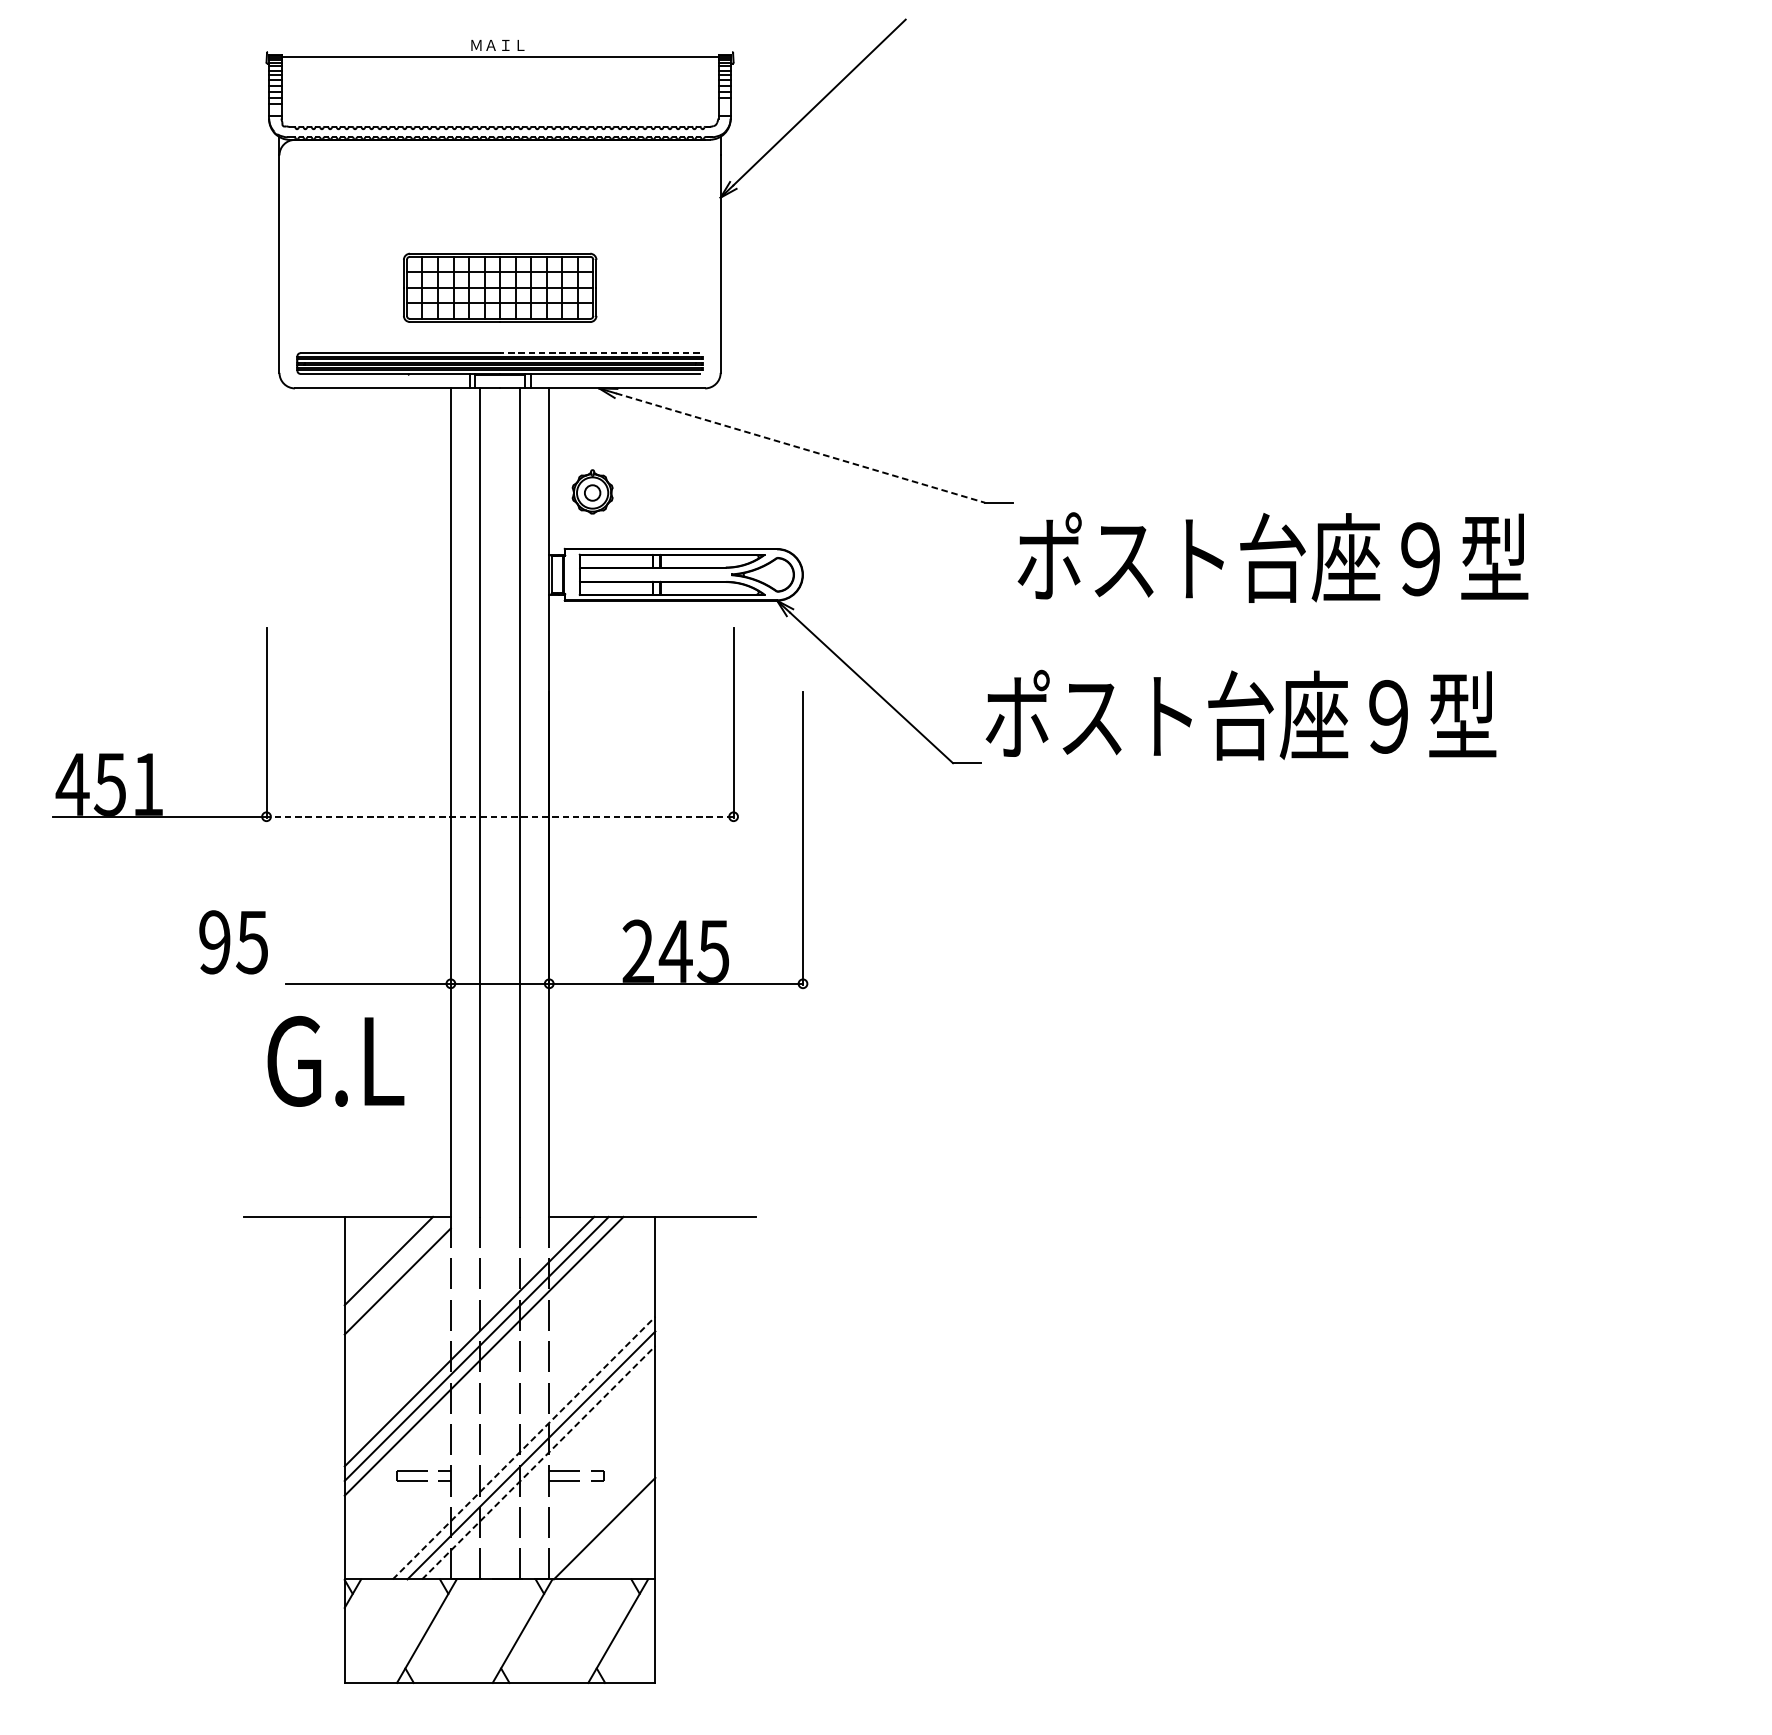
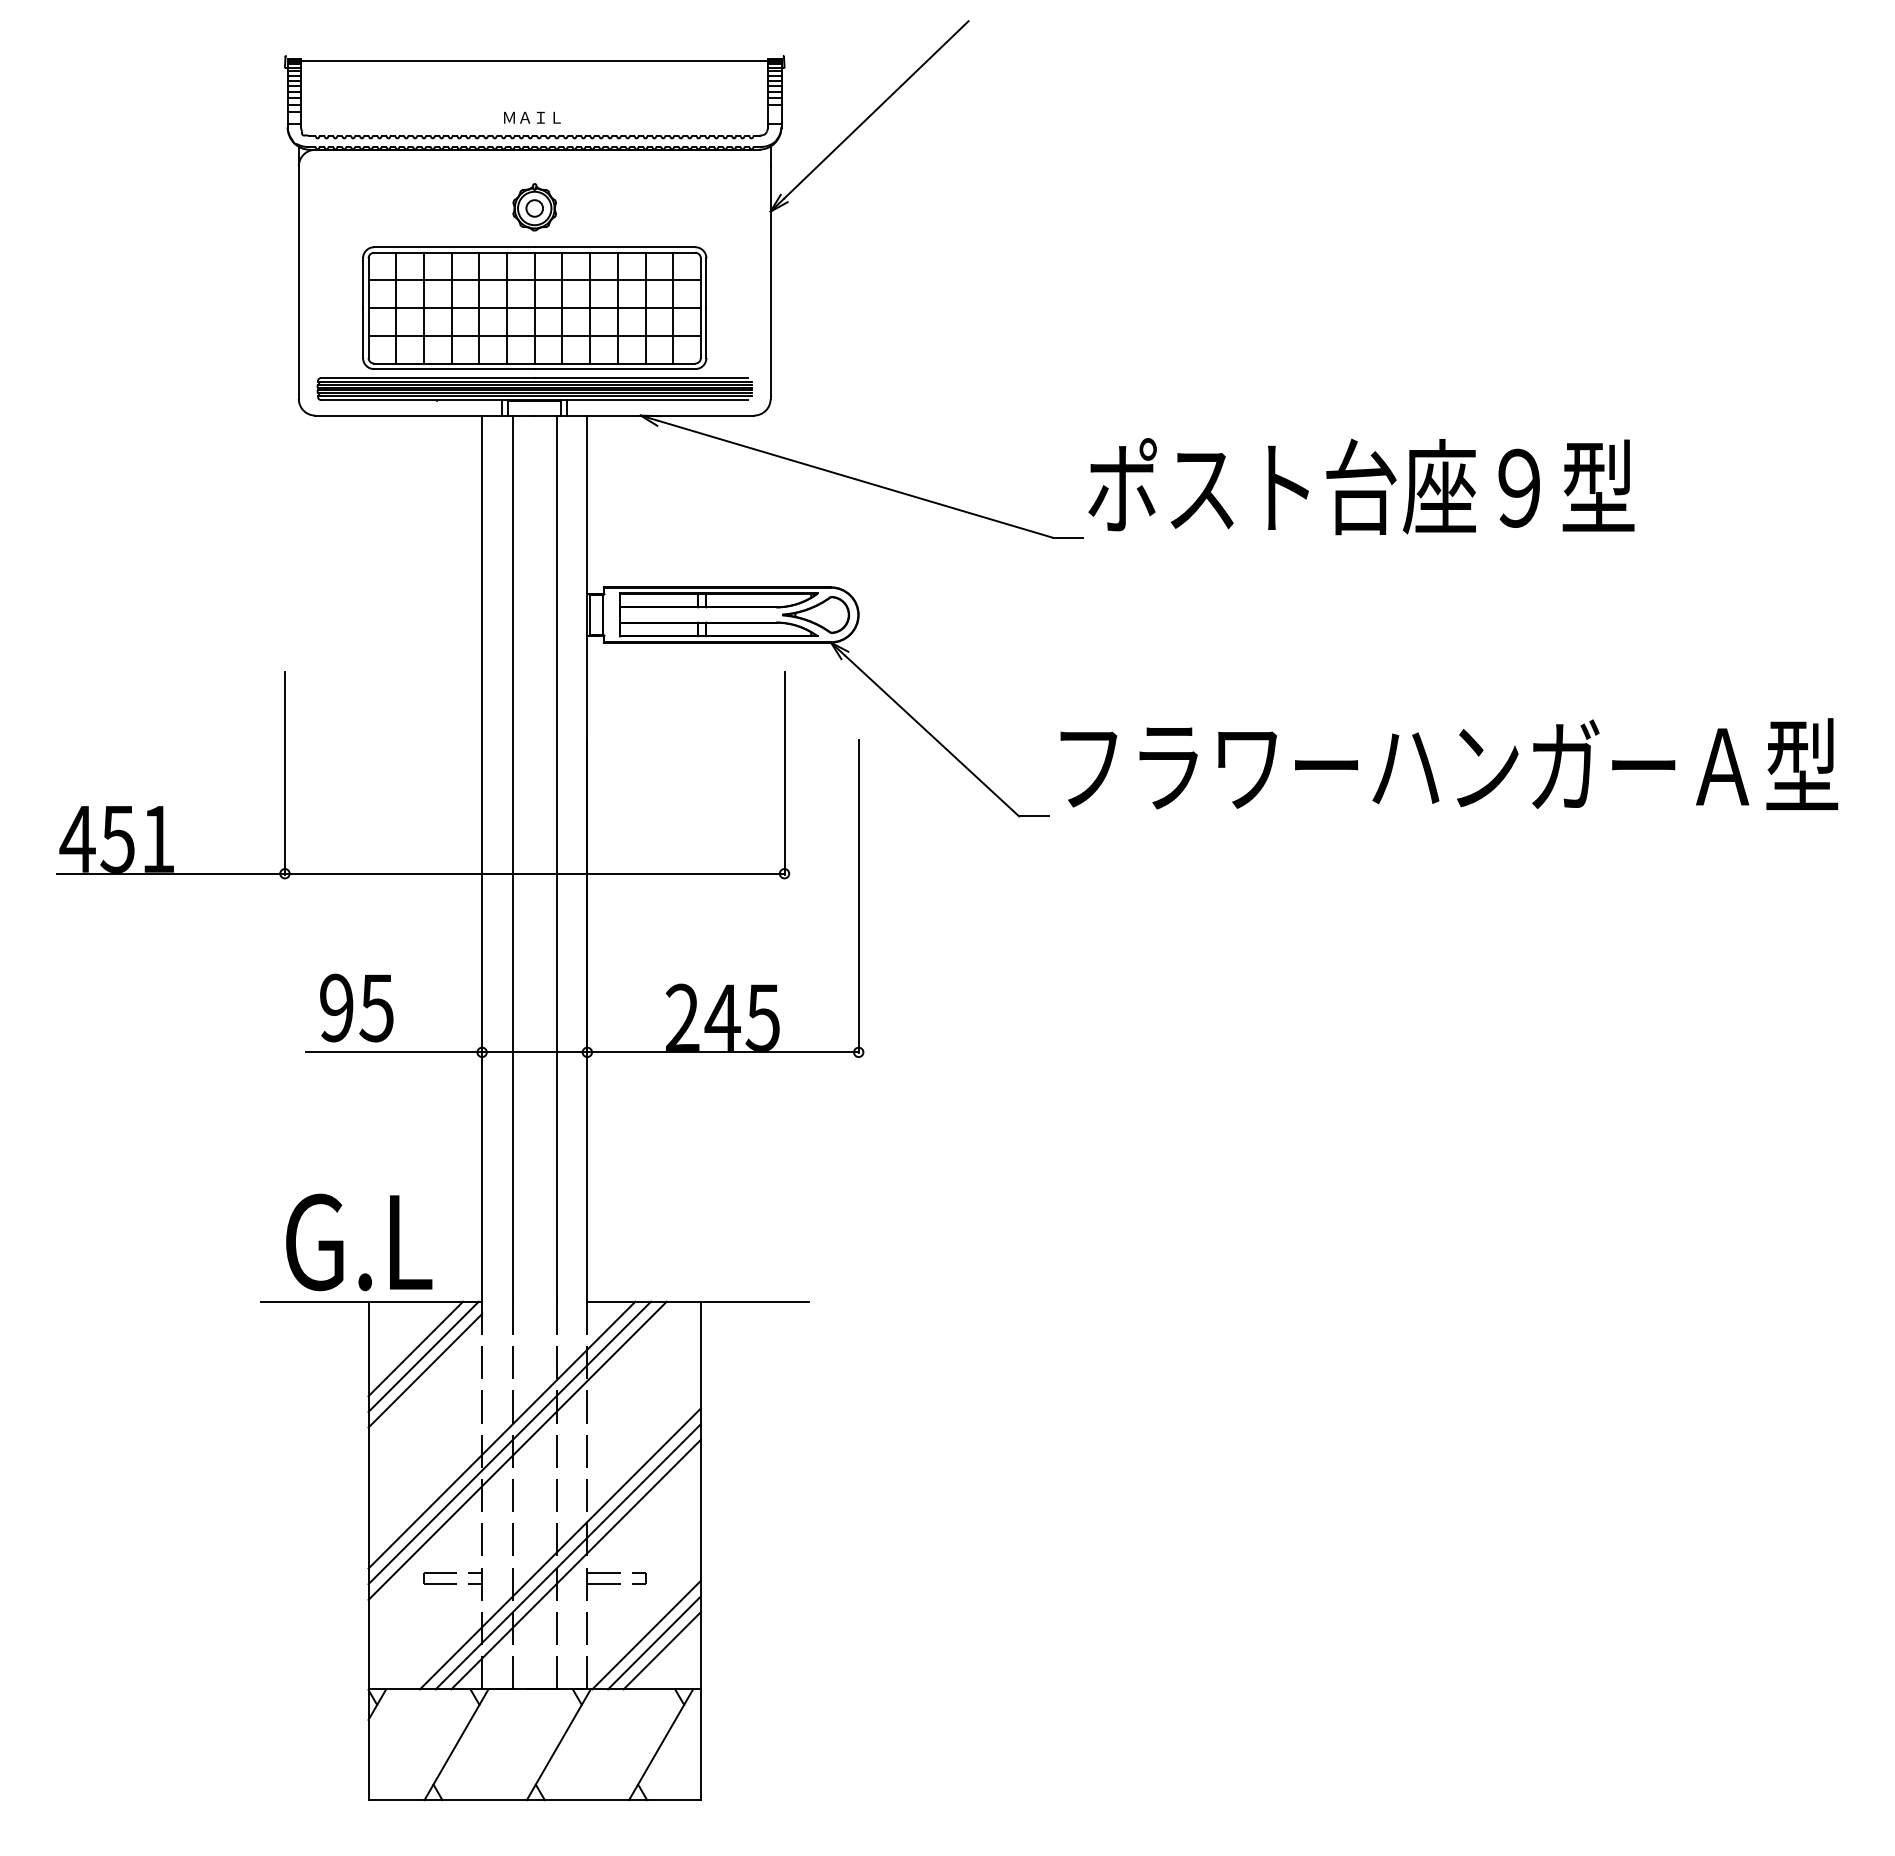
text: (497, 45) -> (532, 117), moved
part: (499, 287) -> (534, 307), size x1.67
line: (599, 352) -> (641, 377), dashed -> solid
line: (800, 448) -> (856, 479), dashed -> solid
part: (592, 492) -> (534, 207), moved
text: (1273, 557) -> (1361, 486), moved
text: (1352, 714) -> (1446, 764), ポスト台座９型 -> フラワーハンガーＡ型
line: (499, 816) -> (534, 873), dashed -> solid
text: (233, 941) -> (356, 1007), moved
text: (336, 1061) -> (359, 1242), moved
line: (396, 1268) -> (423, 1356), added
line: (524, 1447) -> (560, 1548), dashed -> solid
line: (539, 1462) -> (576, 1564), dashed -> solid
line: (612, 1535) -> (654, 1642), added
line: (618, 1543) -> (661, 1650), added

